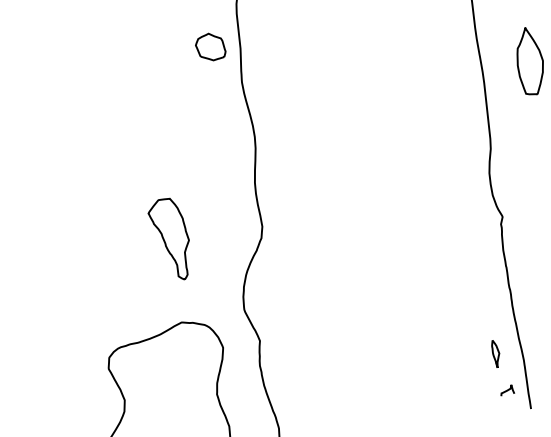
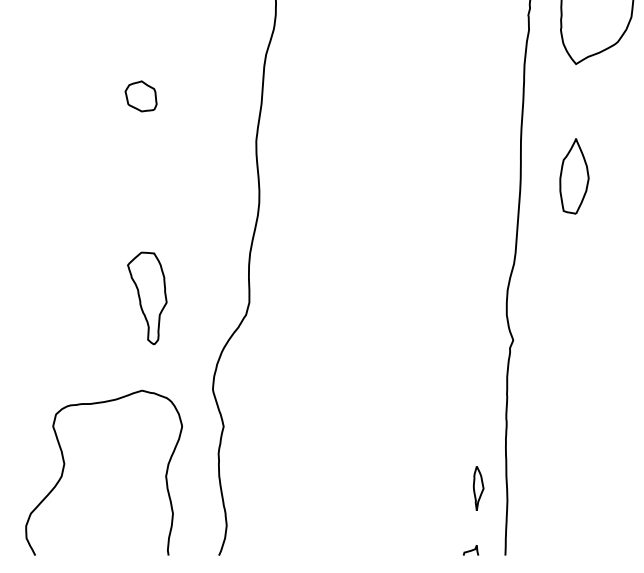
part: (209, 47) -> (140, 96), moved
part: (496, 353) -> (478, 488), size x1.43
curve: (507, 390) -> (471, 550), moved

